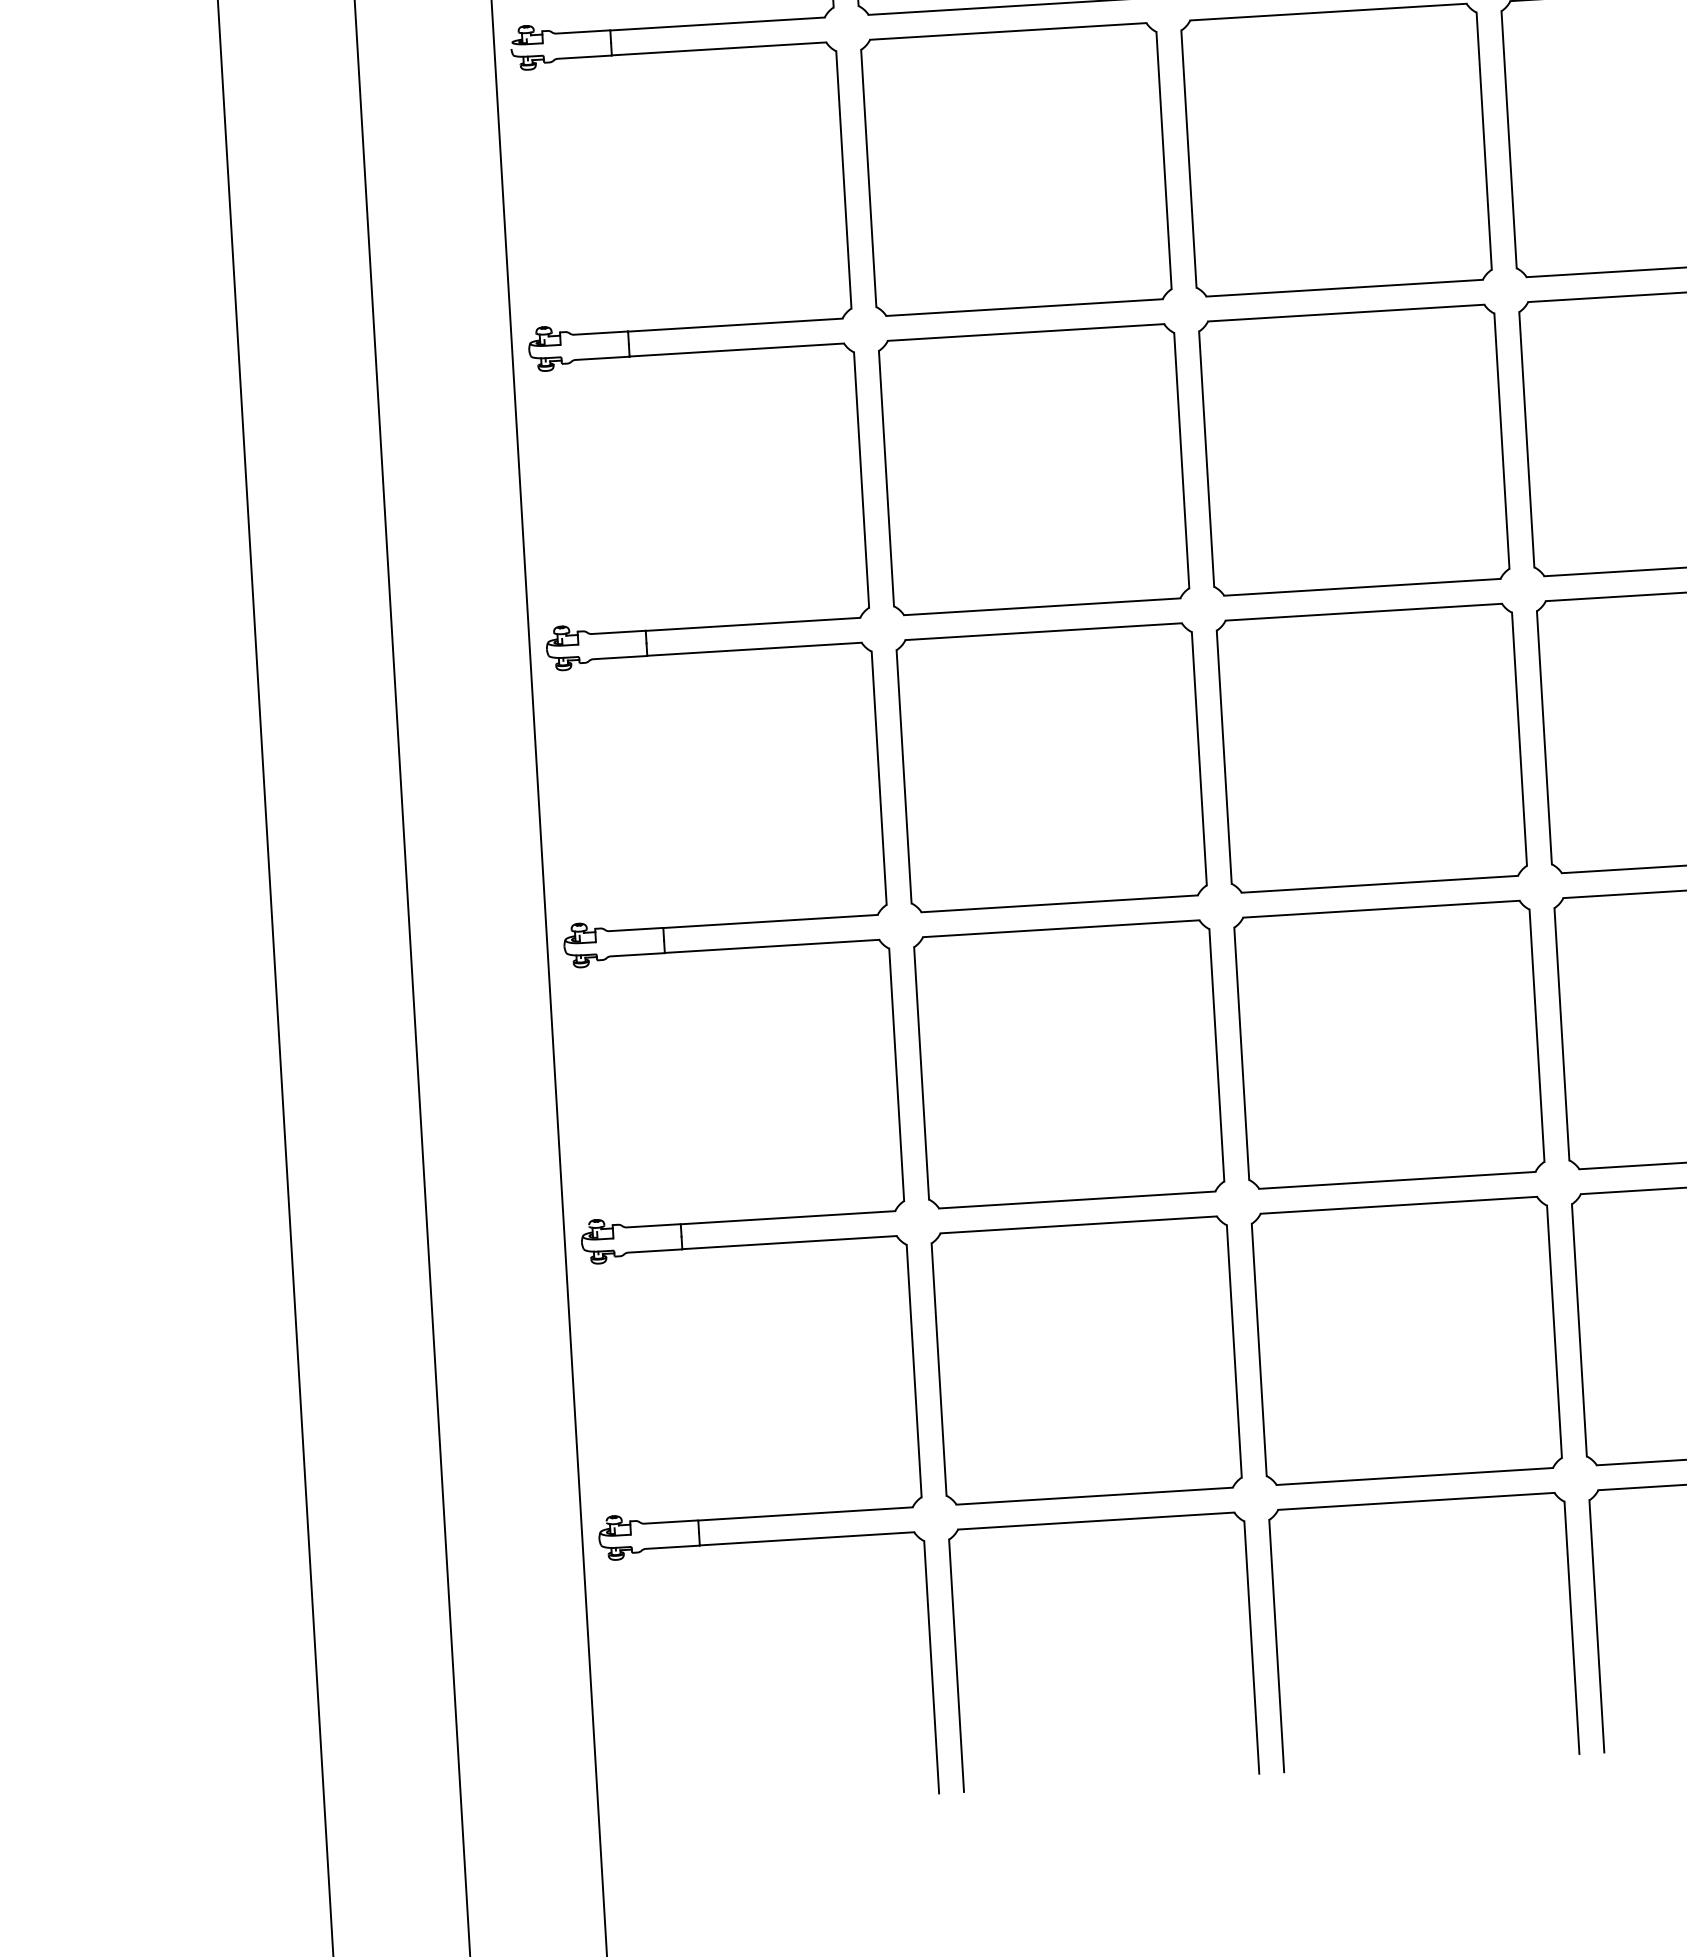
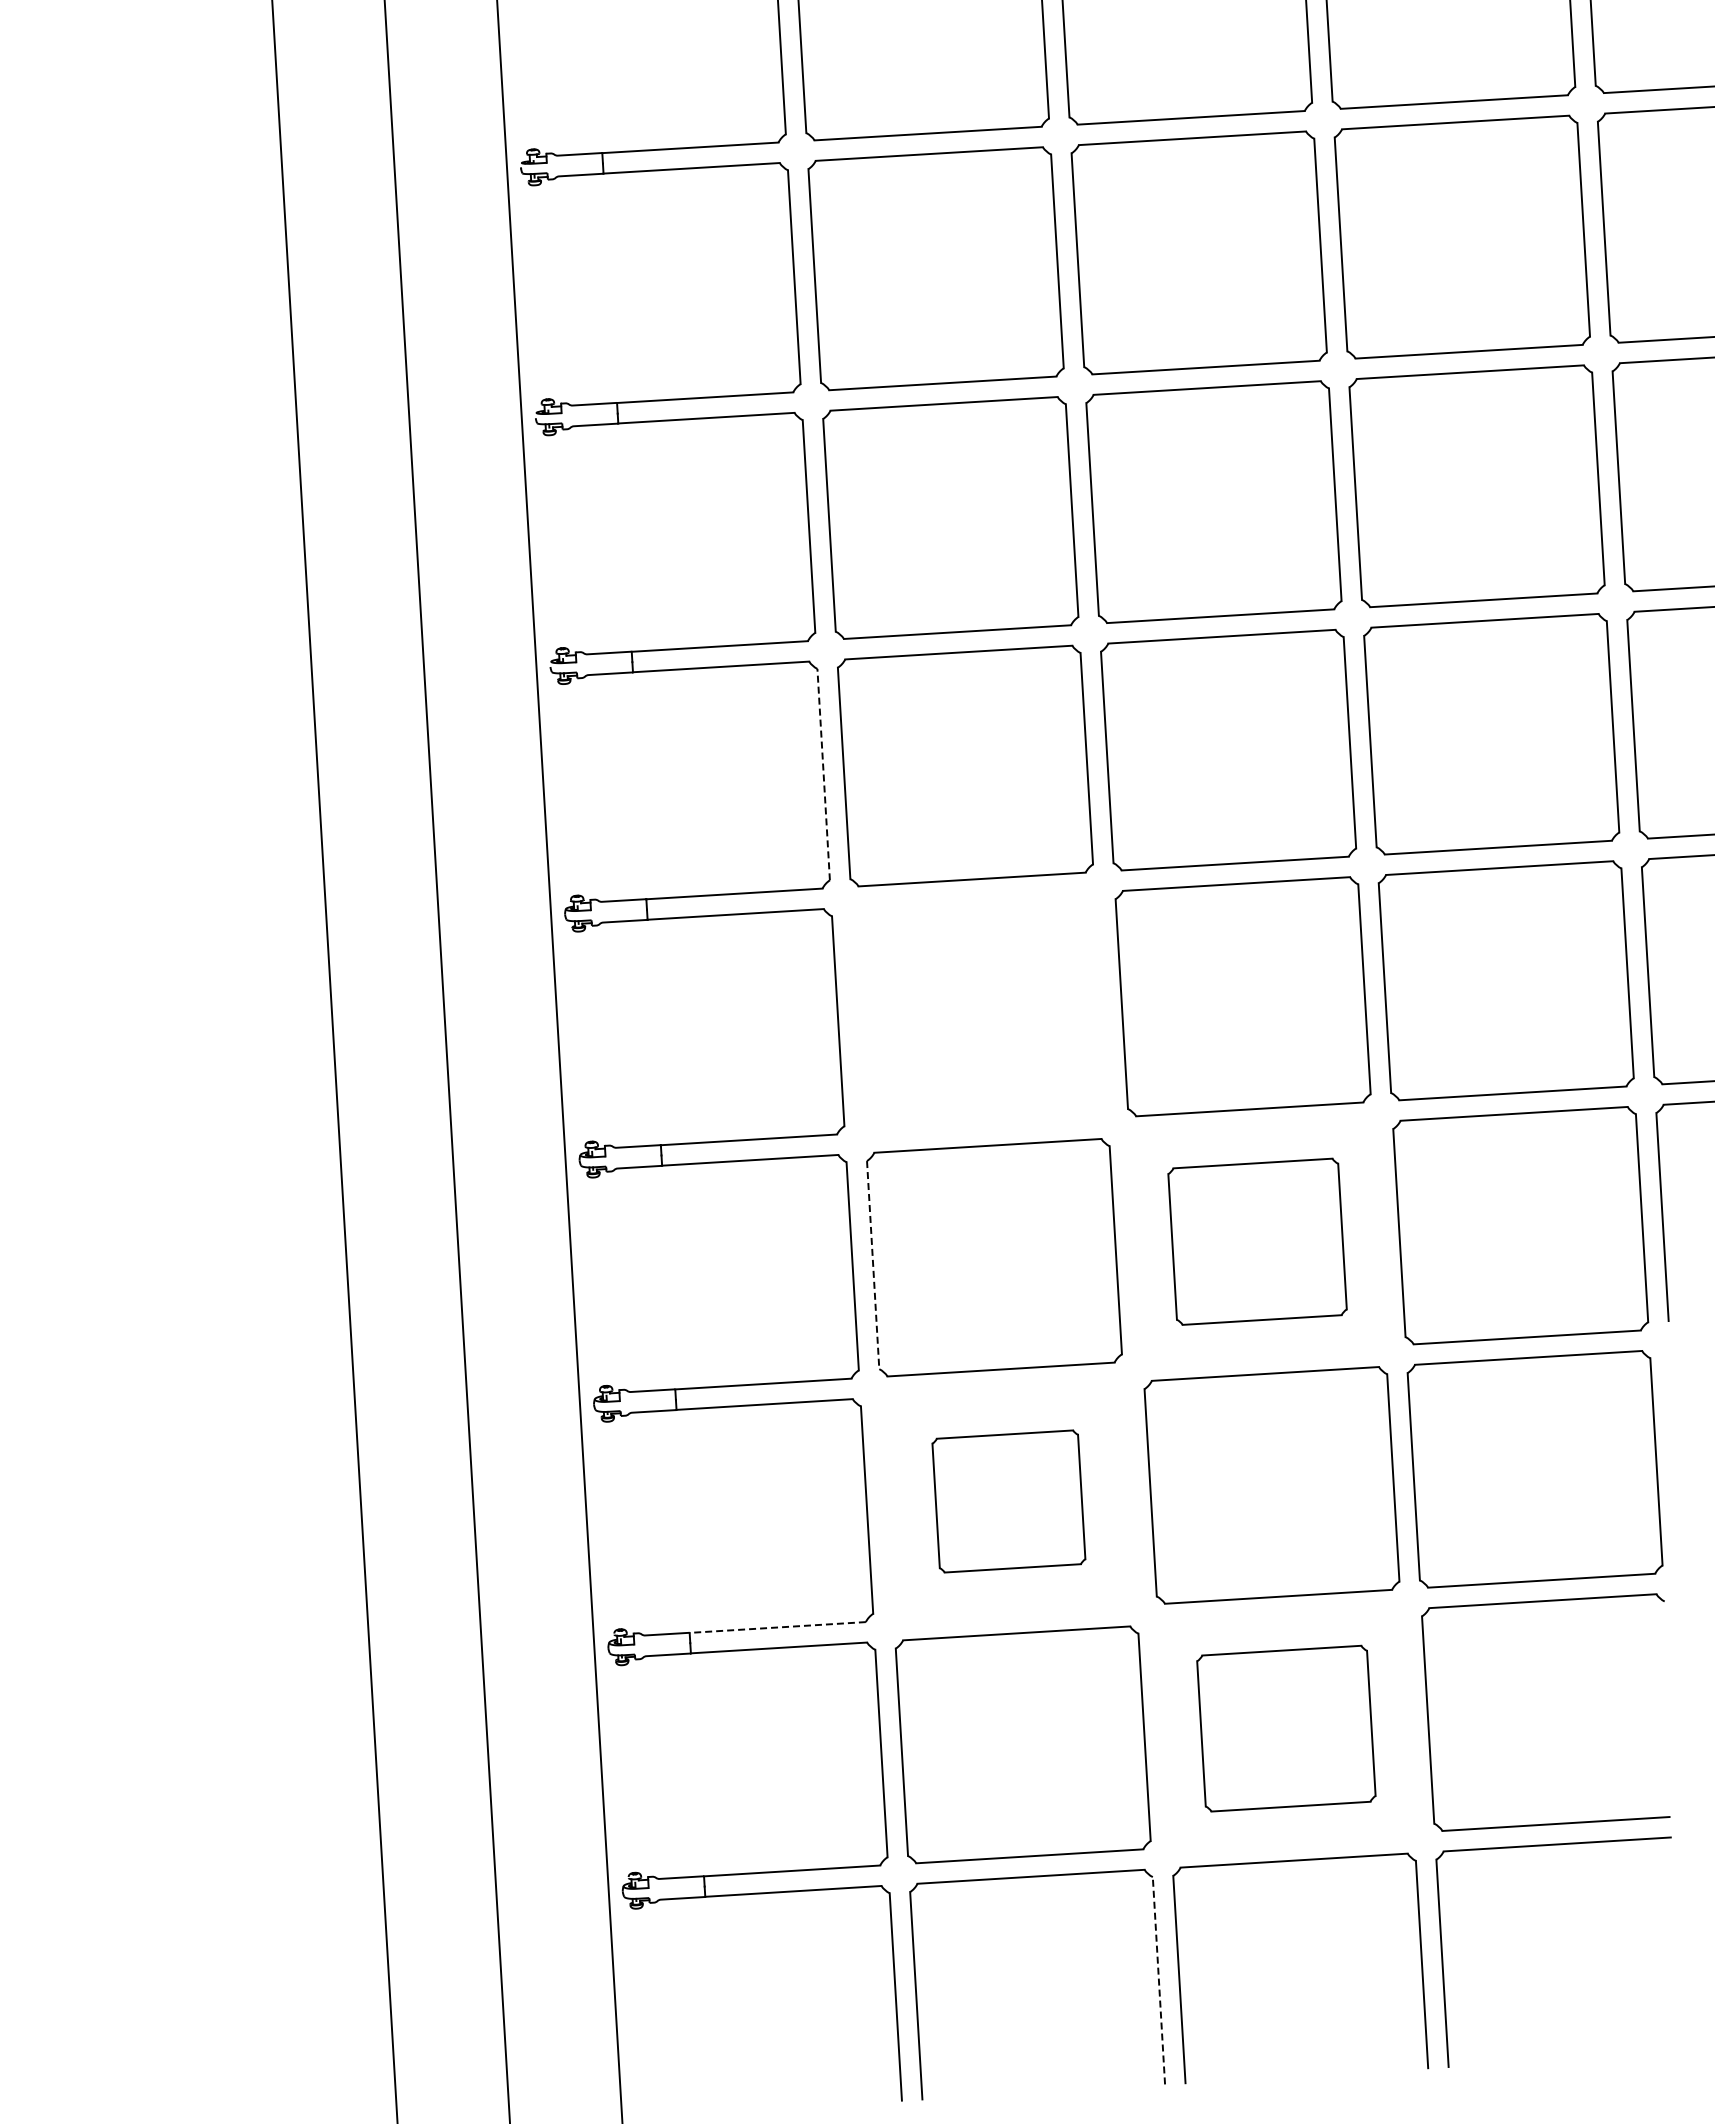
line: (843, 179) -> (823, 774), solid -> dashed
part: (1033, 469) -> (979, 1012), removed
part: (1371, 748) -> (1257, 1241), size x0.7
line: (904, 777) -> (873, 1265), solid -> dashed
part: (1068, 1064) -> (1008, 1501), size x0.6
line: (787, 1217) -> (777, 1627), solid -> dashed
part: (1407, 1340) -> (1286, 1728), size x0.7
line: (1251, 1647) -> (1158, 1980), solid -> dashed

